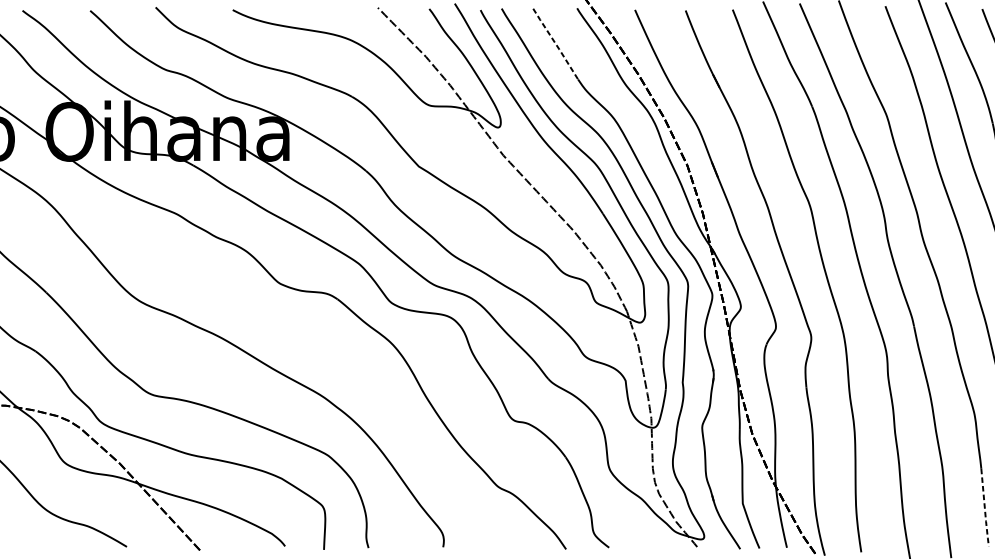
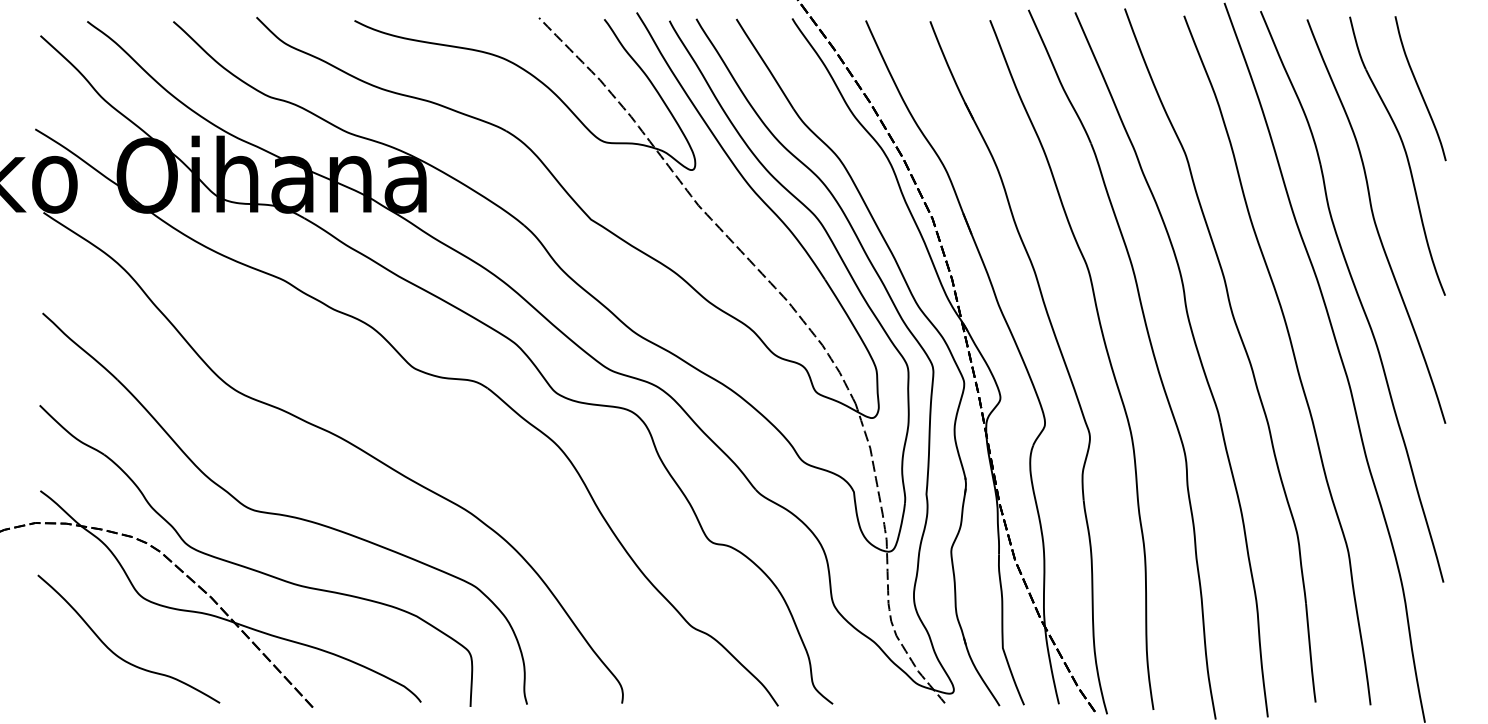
line: (556, 44) -> (765, 64), dashed -> solid
line: (984, 508) -> (1310, 654), dashed -> solid

